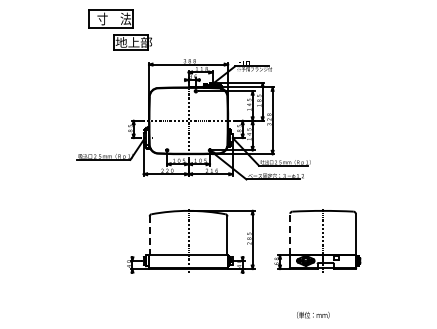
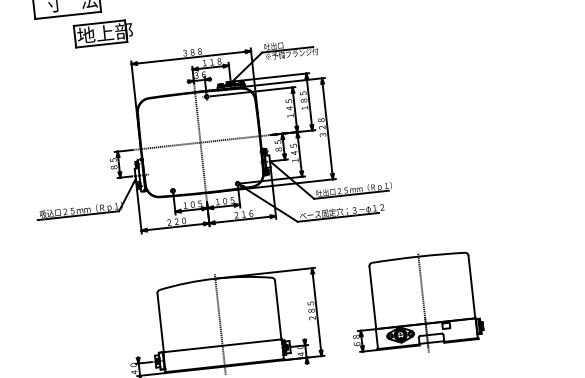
line: (290, 234) -> (373, 297), dashed -> solid
line: (149, 236) -> (160, 323), dashed -> solid

